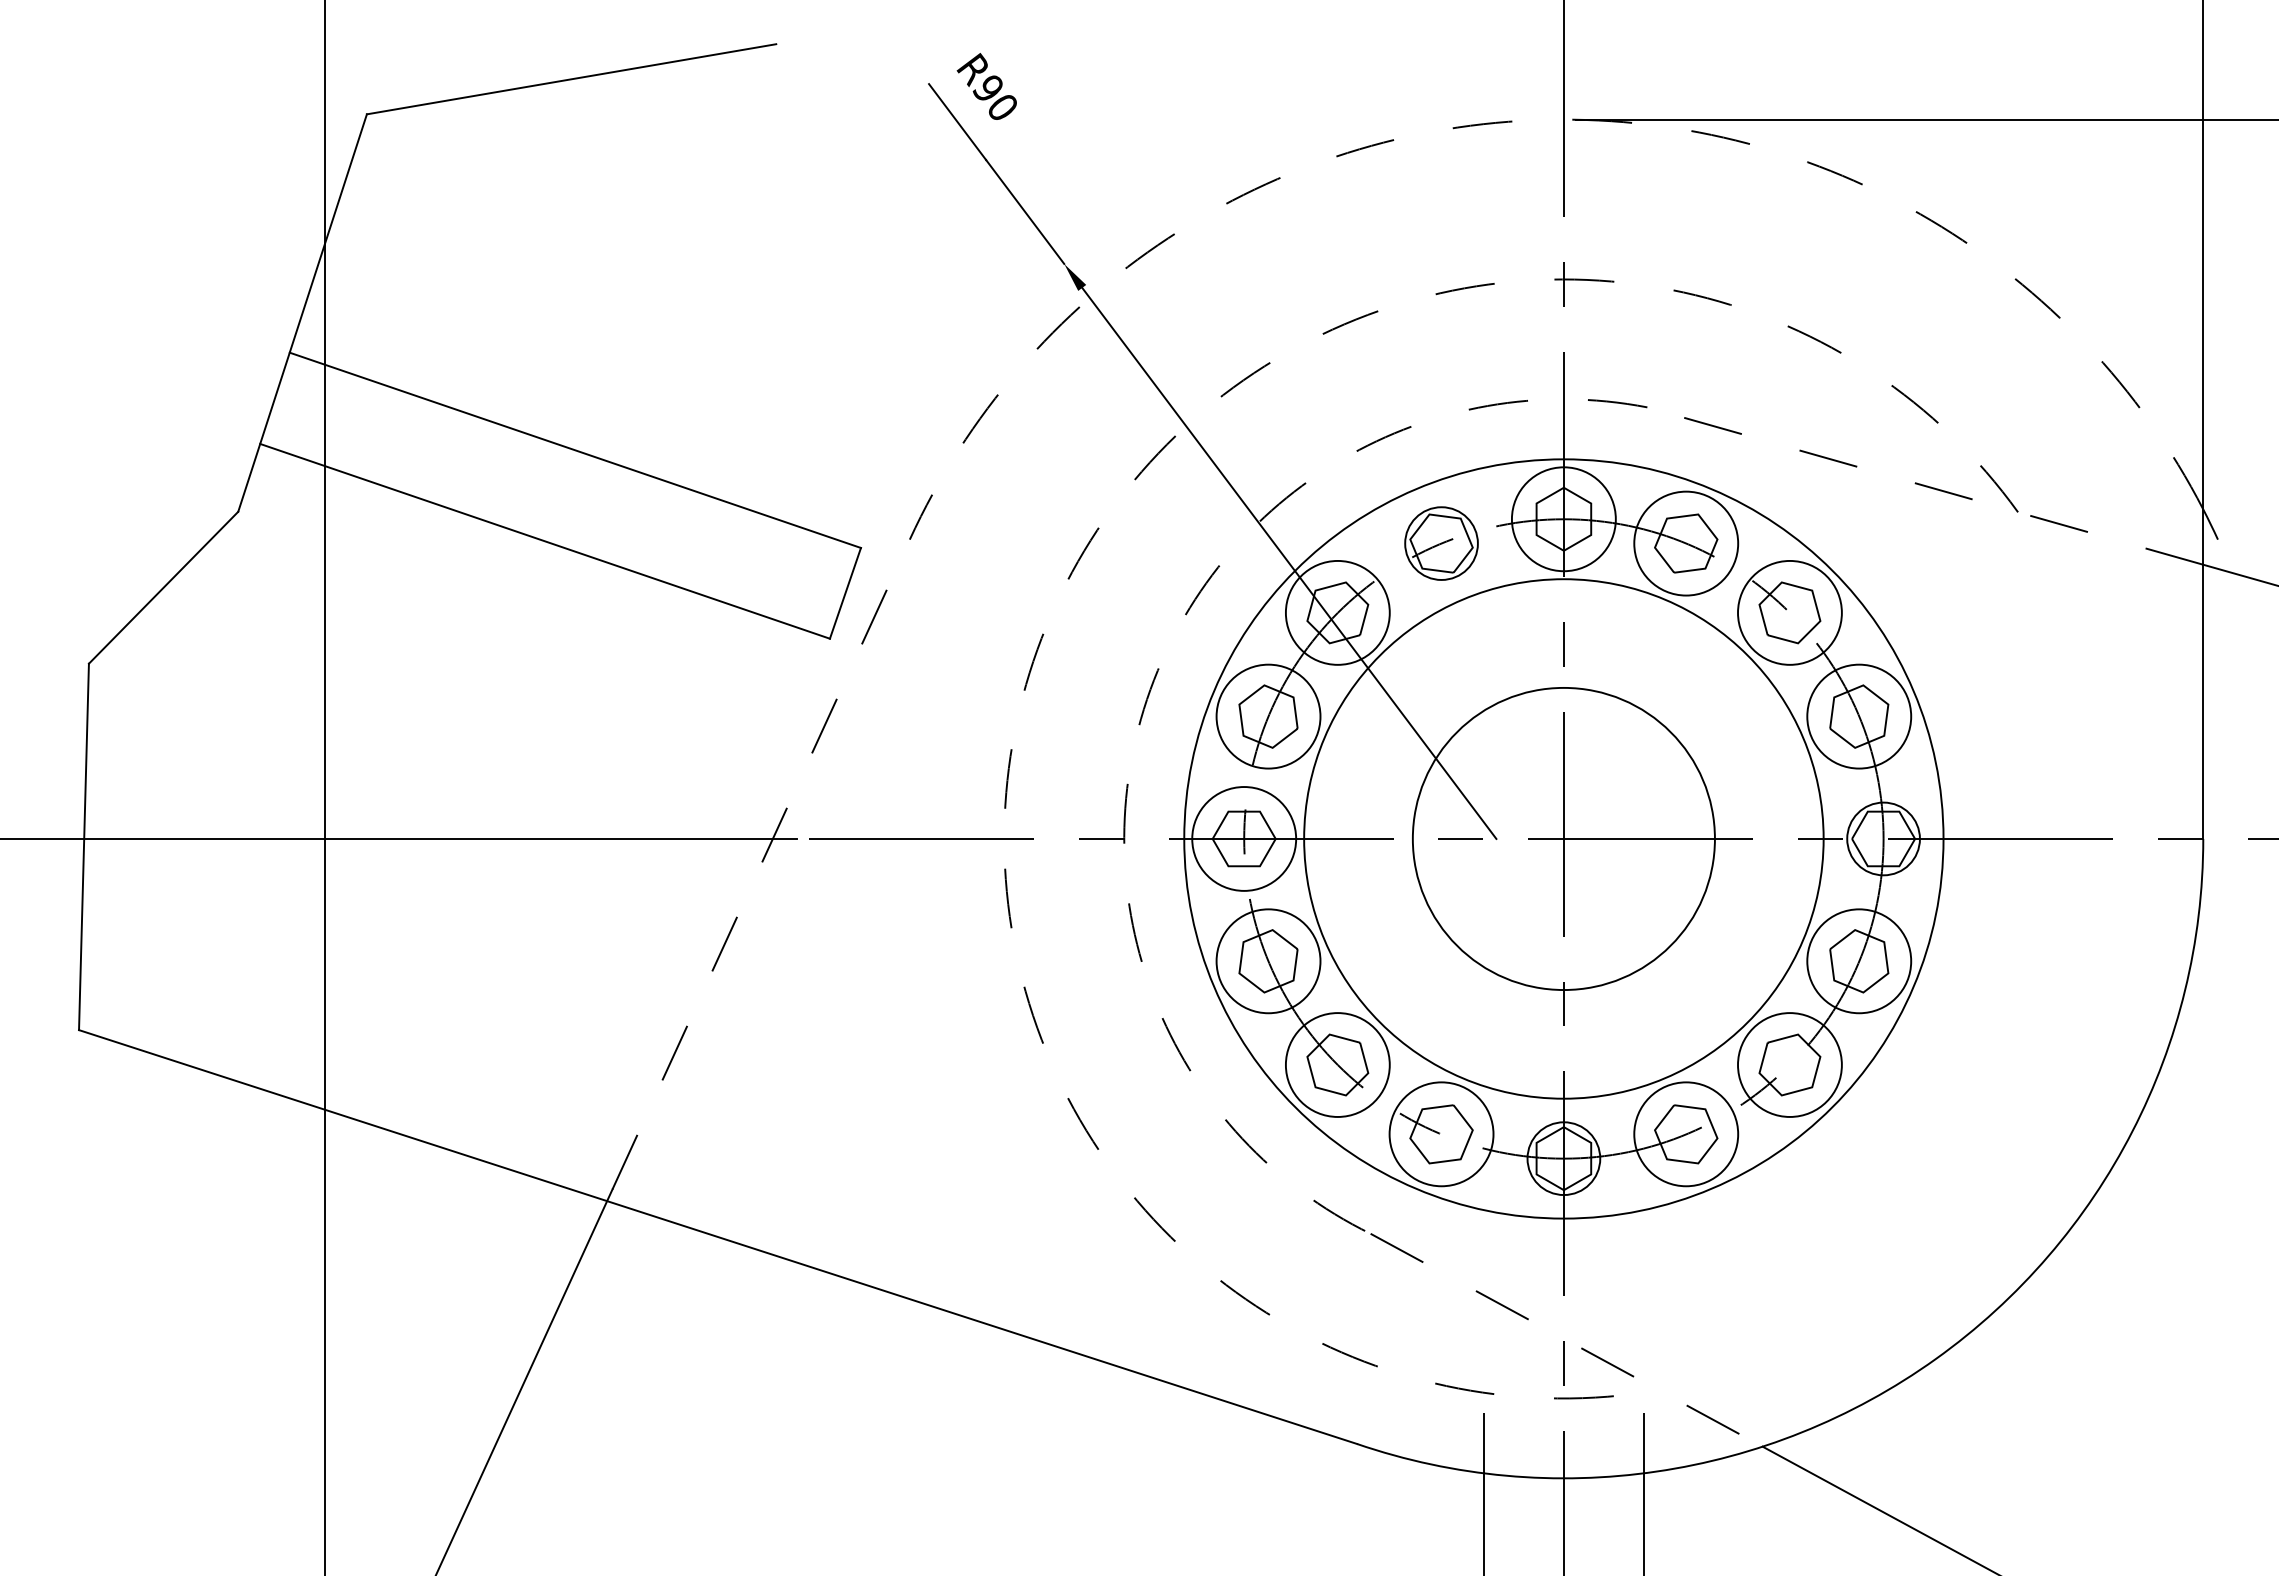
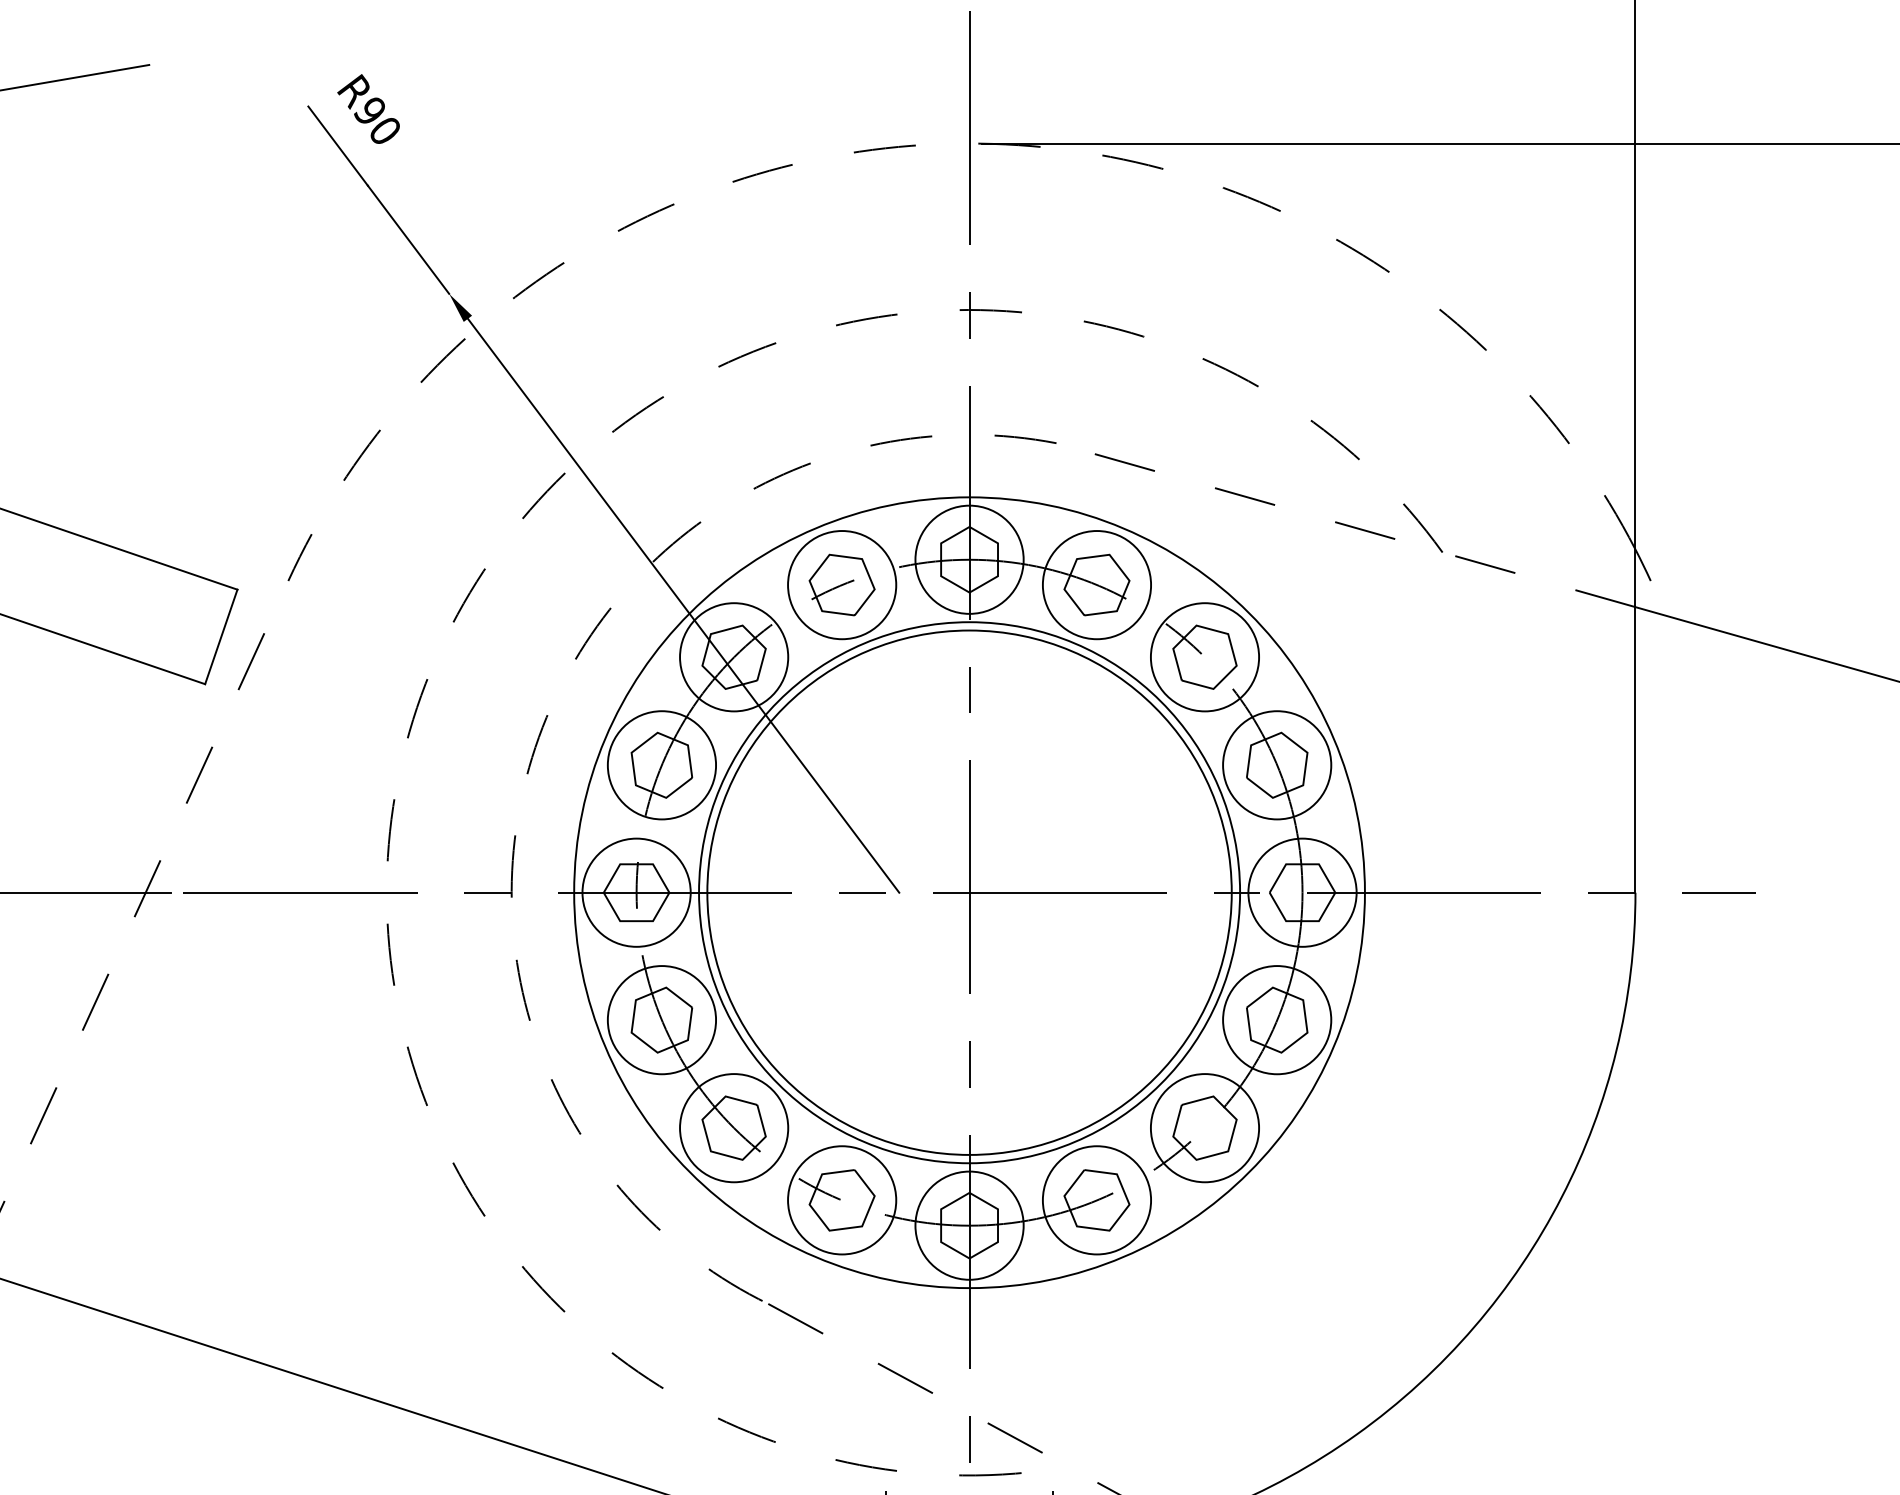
circle: (1441, 543) -> (842, 585), size x1.43
circle: (1563, 838) -> (969, 892), size x1.67
circle: (1883, 838) -> (1302, 892), size x1.43
circle: (1563, 1158) -> (969, 1225), size x1.43

